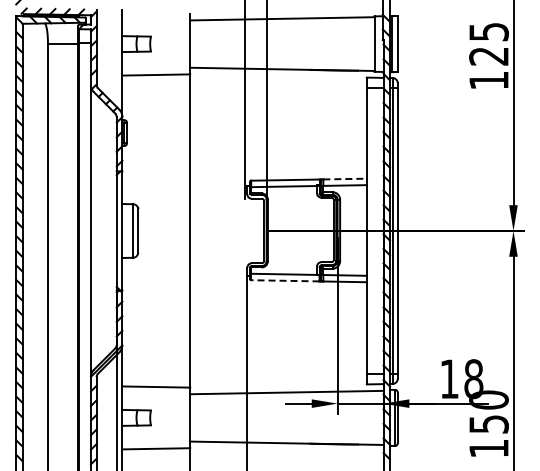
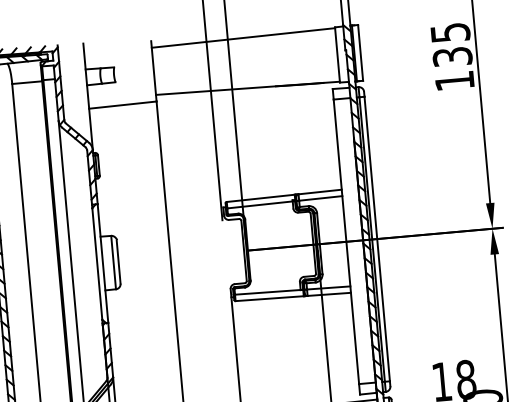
text: (488, 56) -> (452, 57), 125 -> 135
line: (345, 179) -> (320, 192), dashed -> solid
line: (284, 280) -> (268, 298), dashed -> solid

